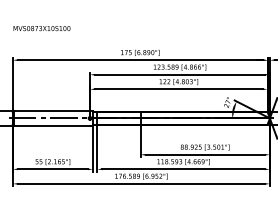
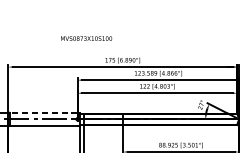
text: (41, 28) -> (86, 38), moved
line: (52, 111) -> (43, 113), solid -> dashed

